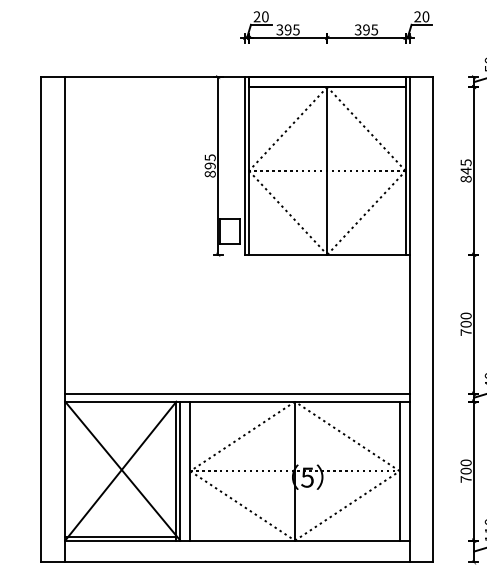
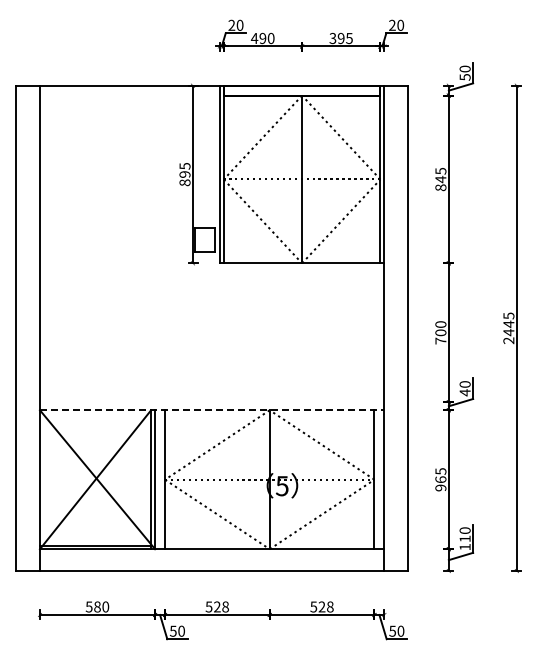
text: (287, 29) -> (262, 38), 395 -> 490
line: (236, 393) -> (211, 402), removed
line: (237, 401) -> (212, 410), solid -> dashed
text: (465, 470) -> (440, 479), 700 -> 965

